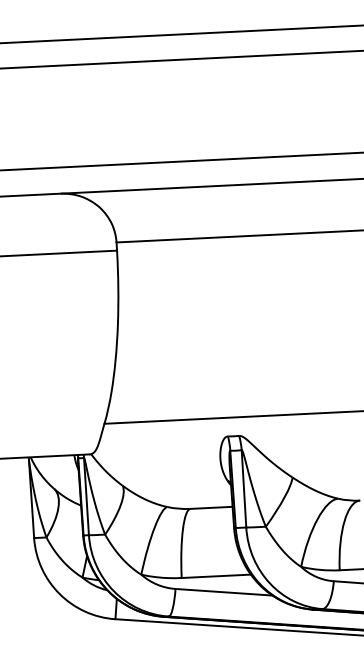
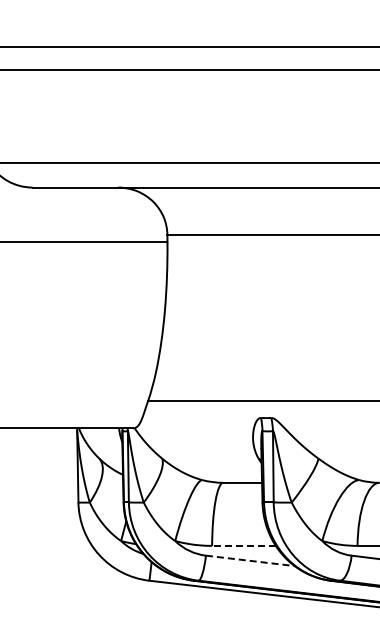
line: (215, 575) -> (243, 545), solid -> dashed
line: (224, 591) -> (250, 560), solid -> dashed

